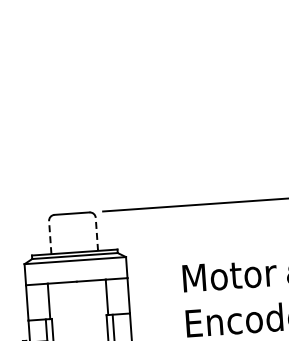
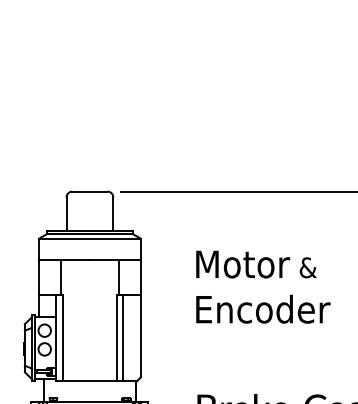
line: (97, 234) -> (113, 214), dashed -> solid
line: (50, 238) -> (66, 214), dashed -> solid

